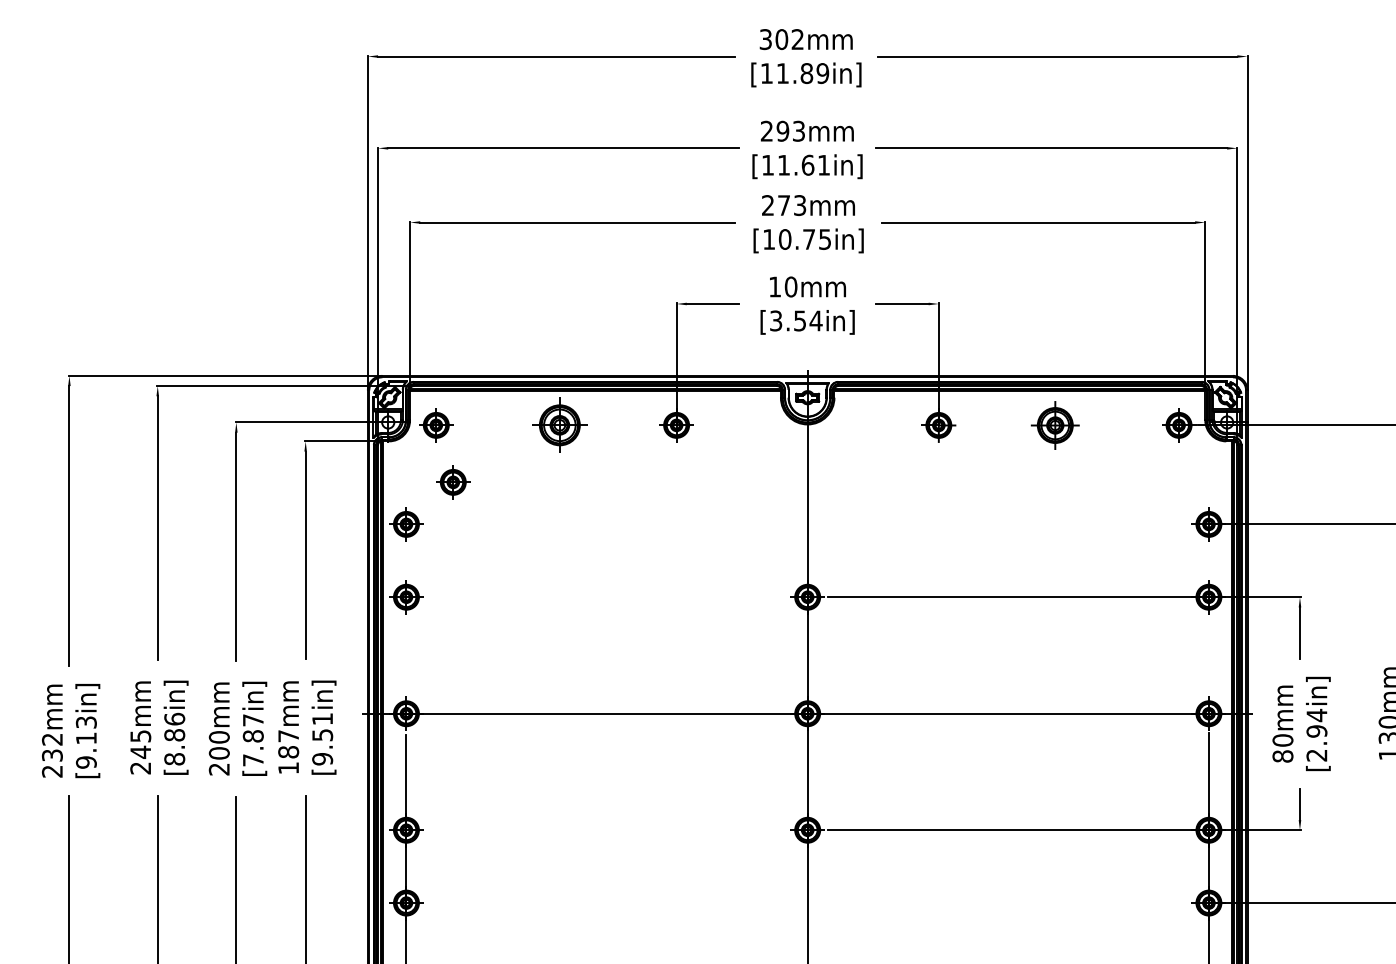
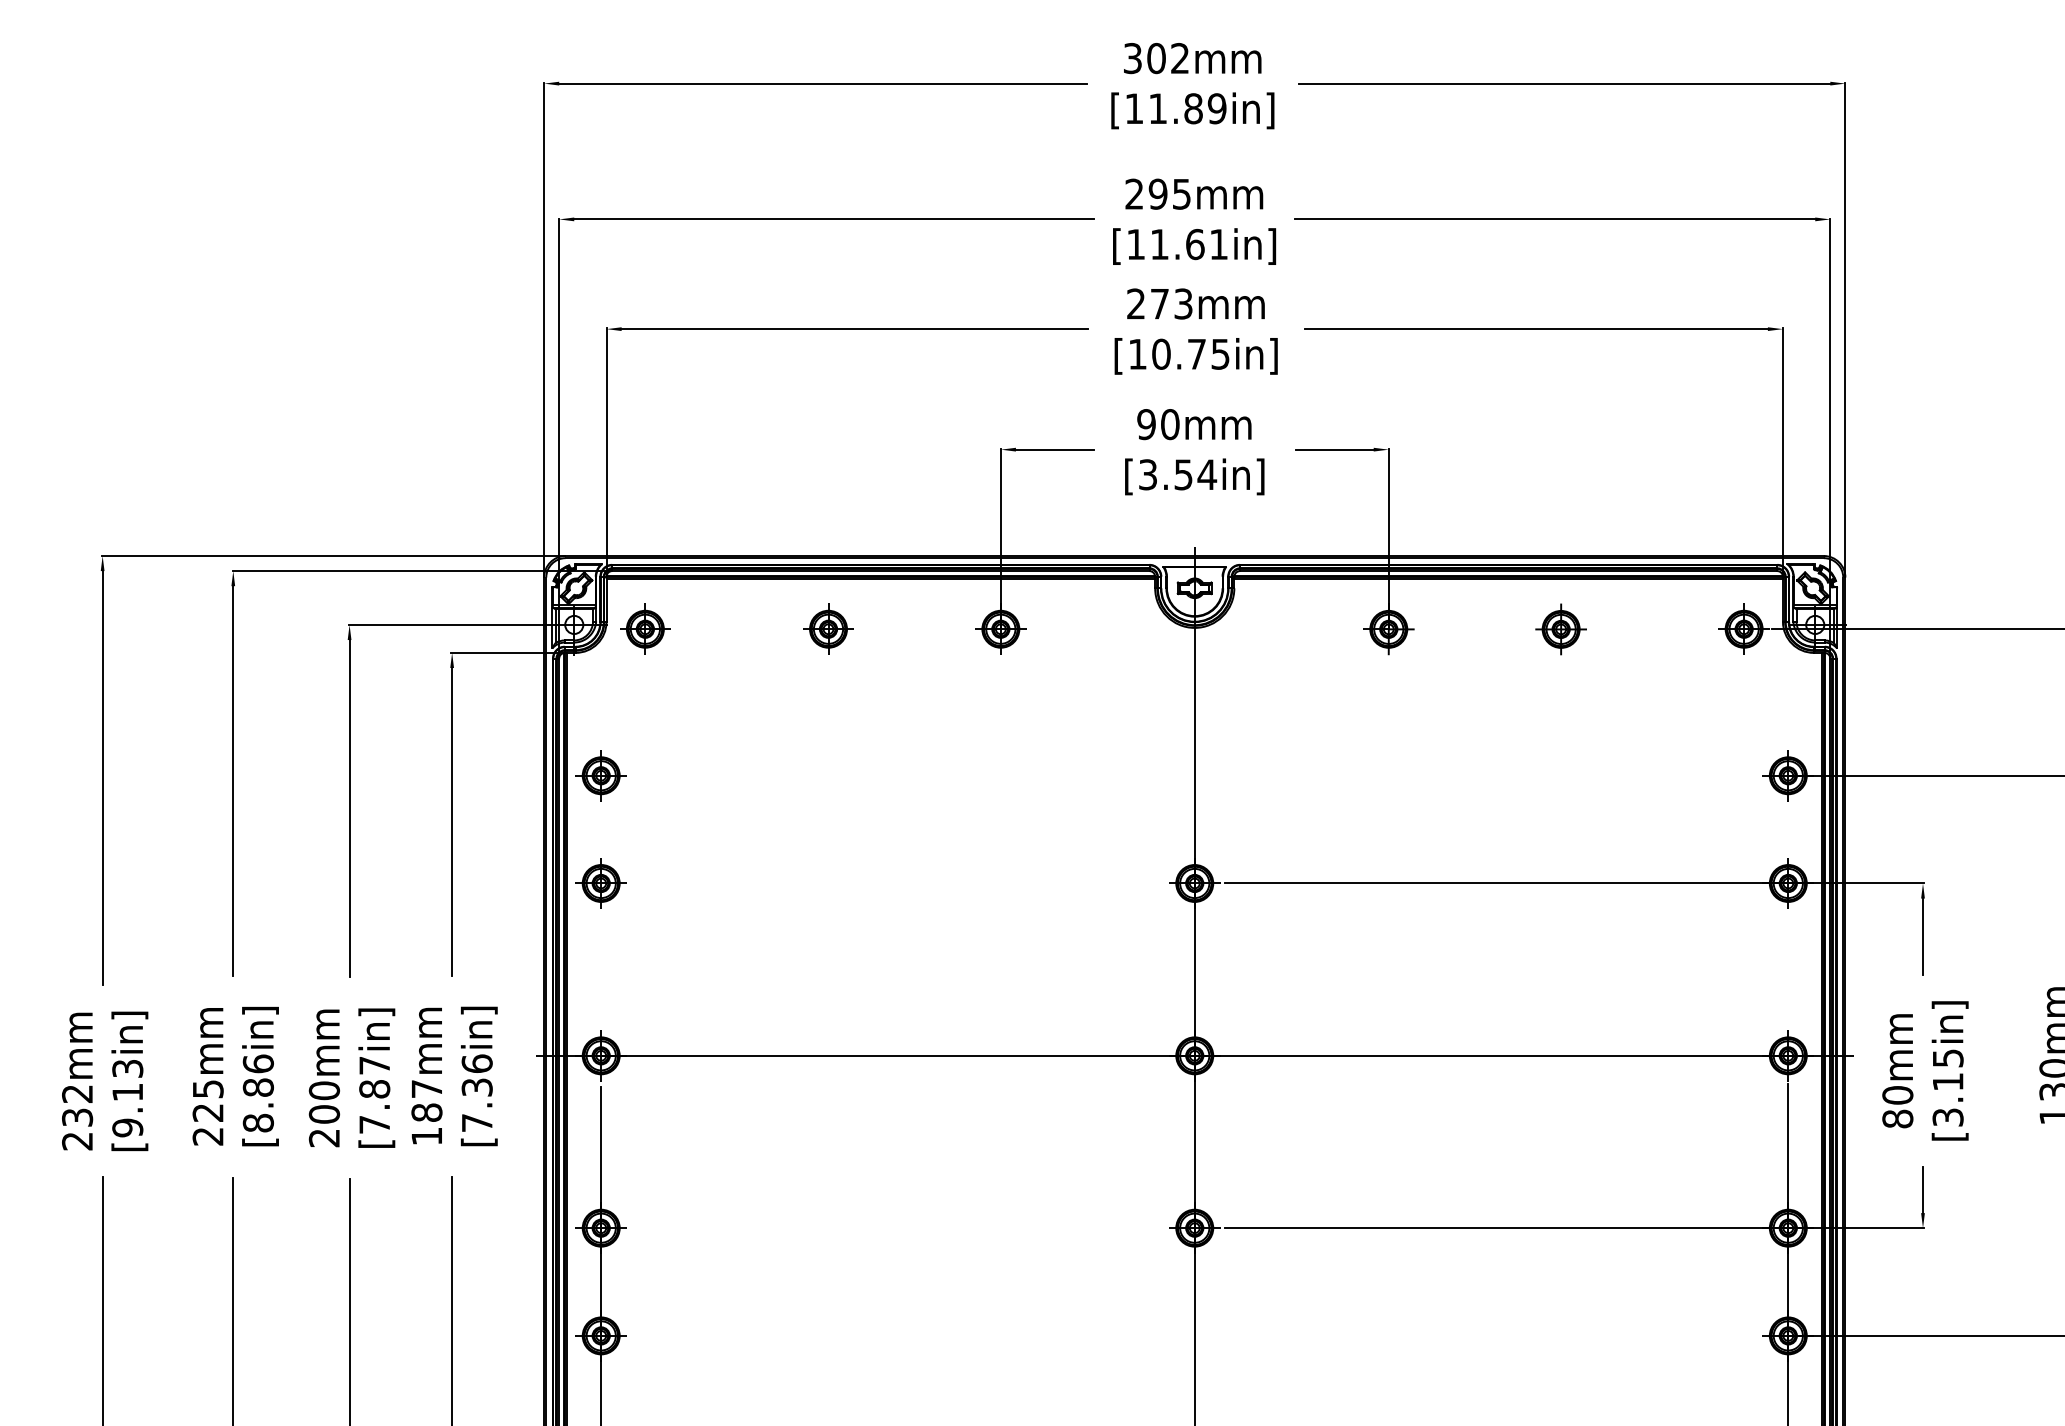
text: (798, 130) -> (1181, 193), 293mm -> 295mm
text: (774, 286) -> (1145, 423), 10mm -> 90mm
part: (560, 425) -> (829, 629), size x0.62
part: (1055, 425) -> (1561, 629), size x0.71
part: (453, 482) -> (670, 713), removed
text: (1316, 734) -> (1947, 1086), [2.94in] -> [3.15in]
text: (322, 738) -> (477, 1092), [9.51in] -> [7.36in]
text: (140, 751) -> (207, 1111), 245mm -> 225mm

